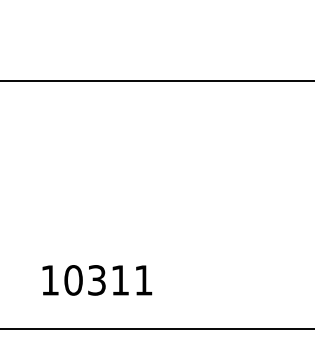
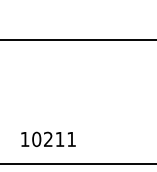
text: (97, 280) -> (48, 139), 10311 -> 10211

